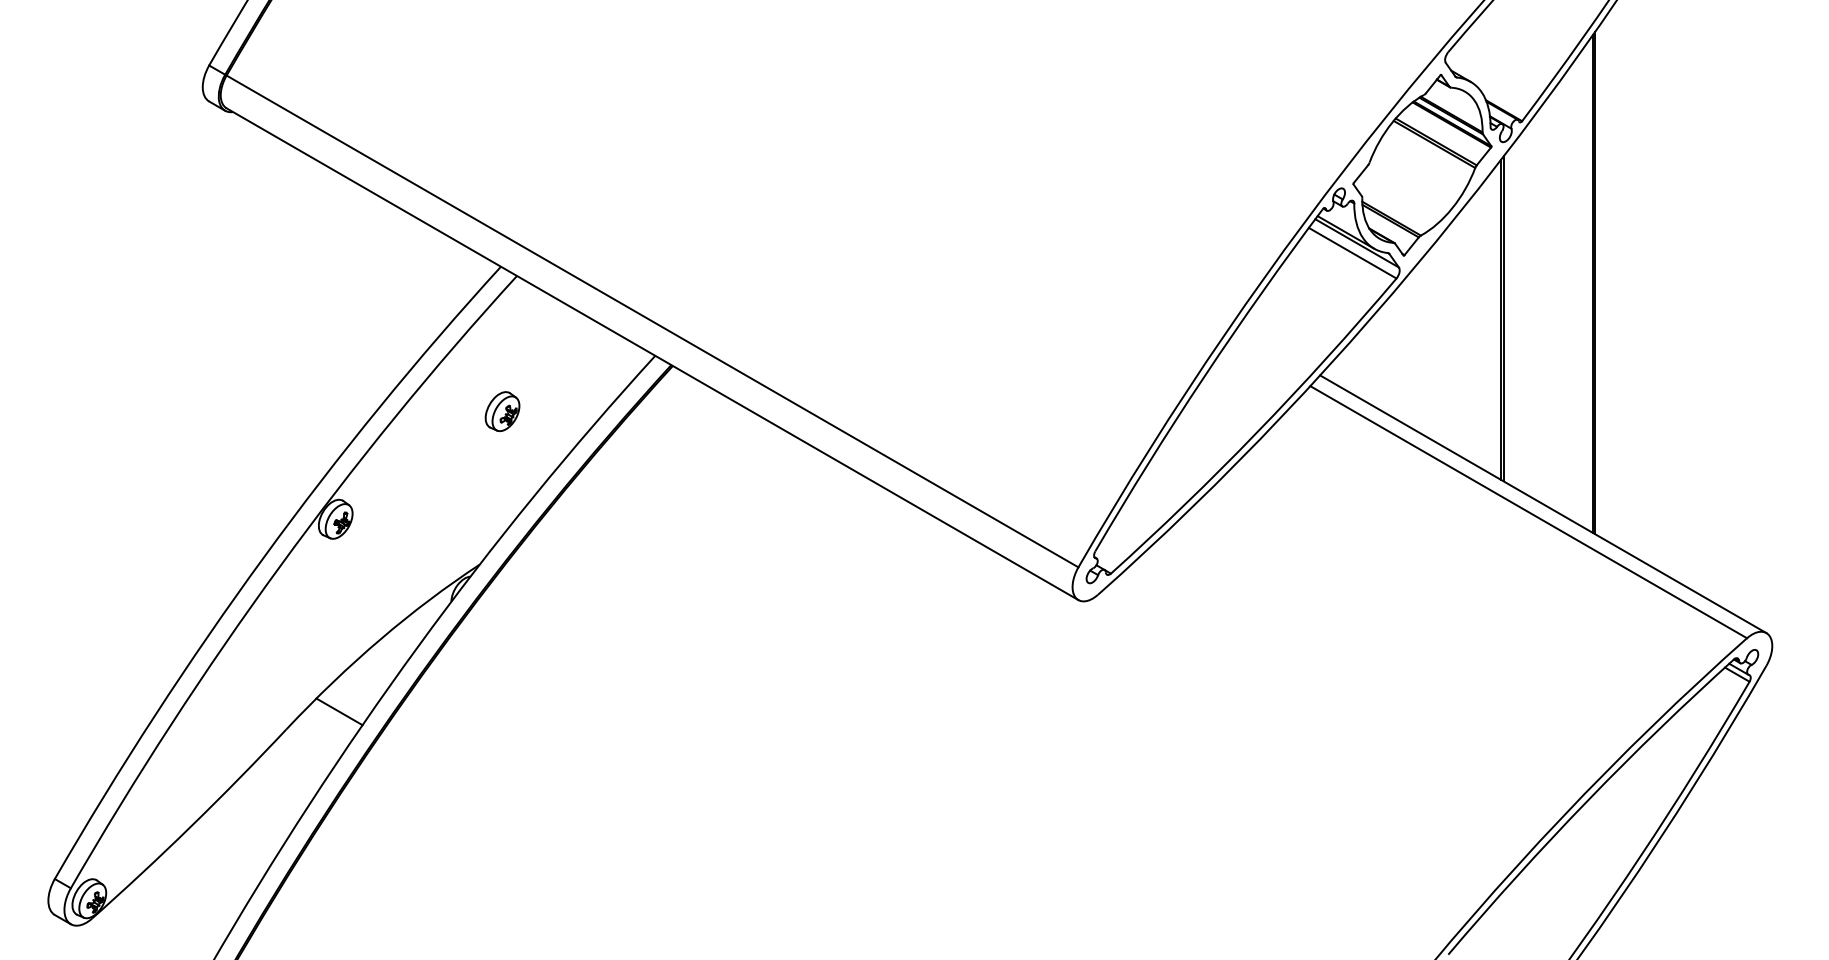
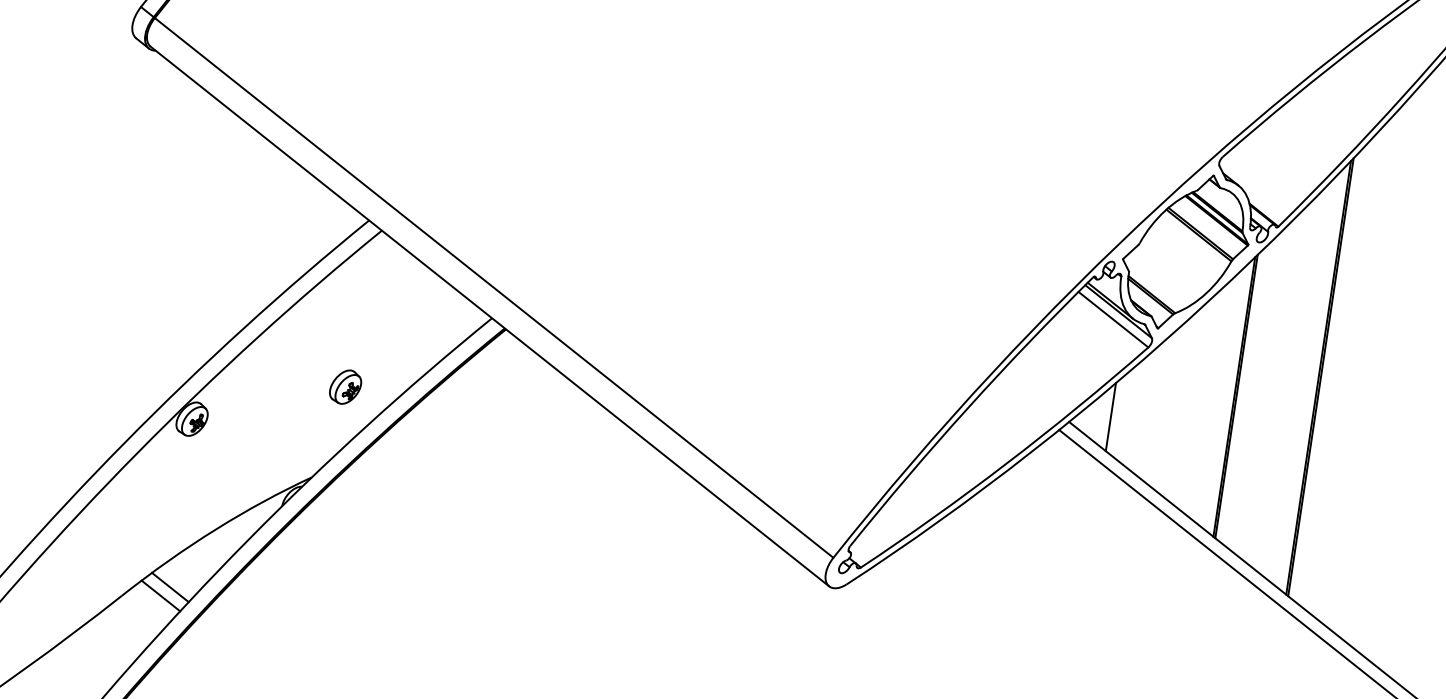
line: (1366, 363) -> (1111, 417), added
part: (502, 411) -> (345, 386), moved
line: (330, 722) -> (161, 595), added

